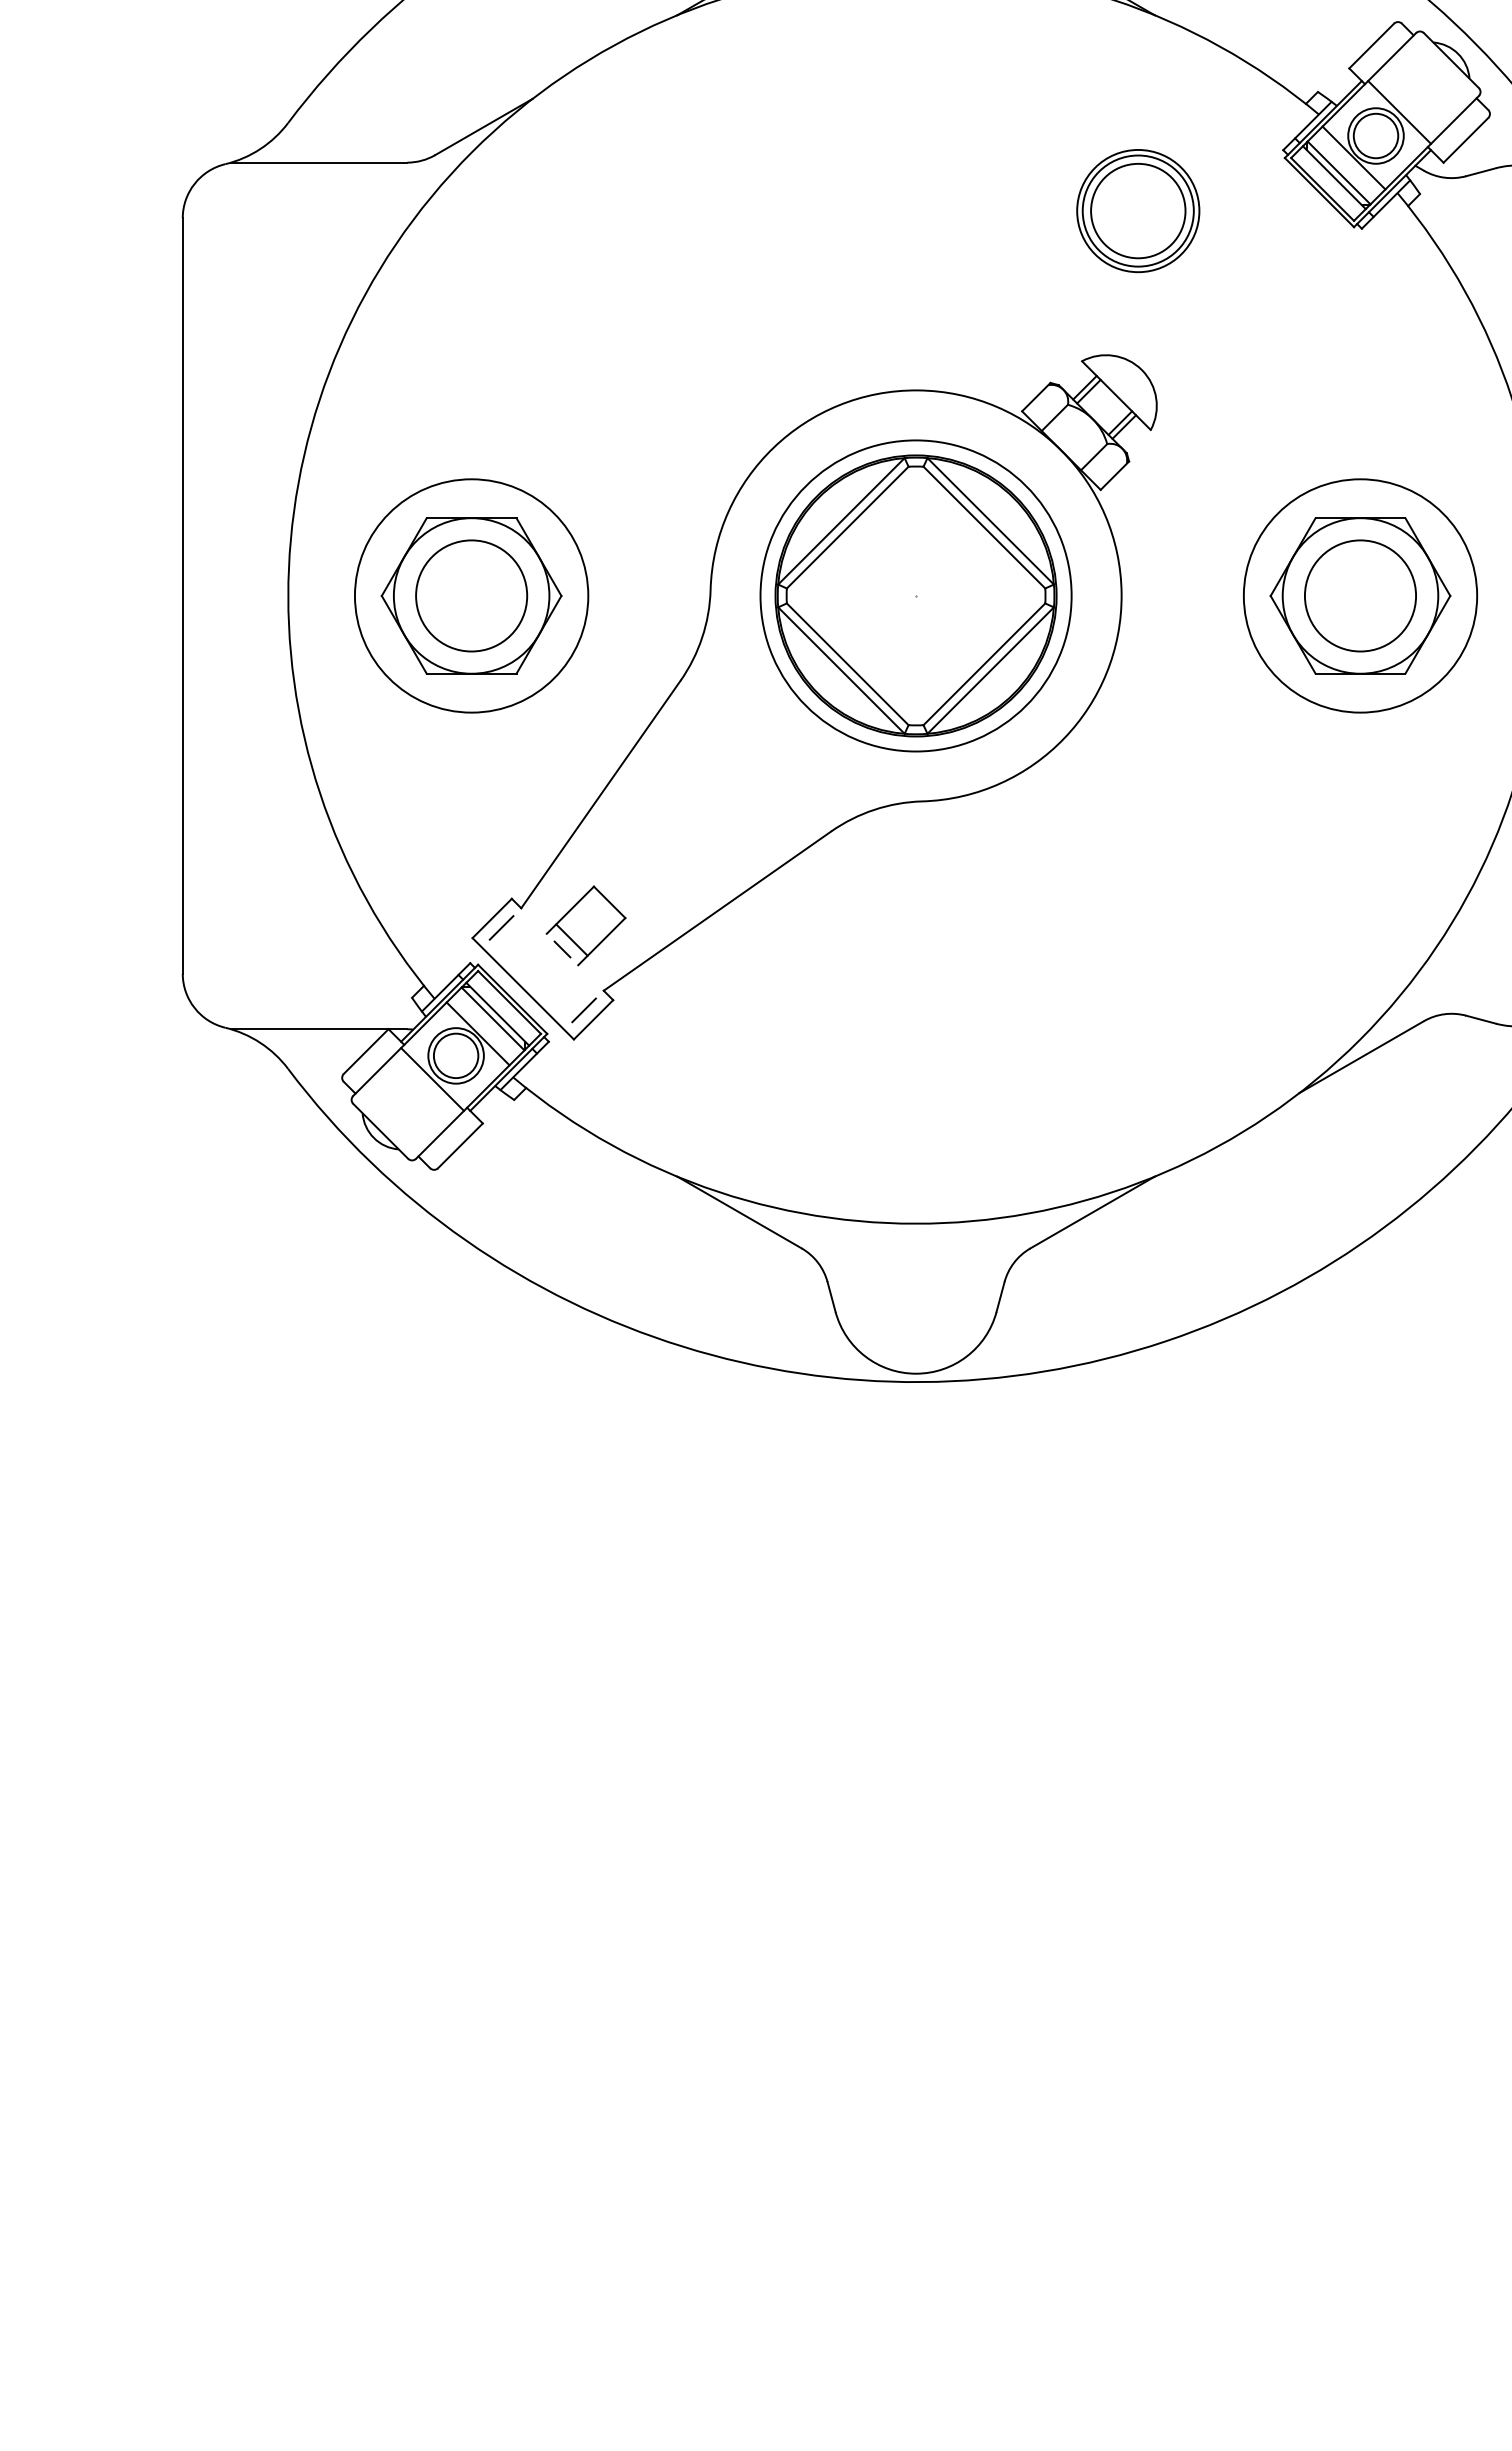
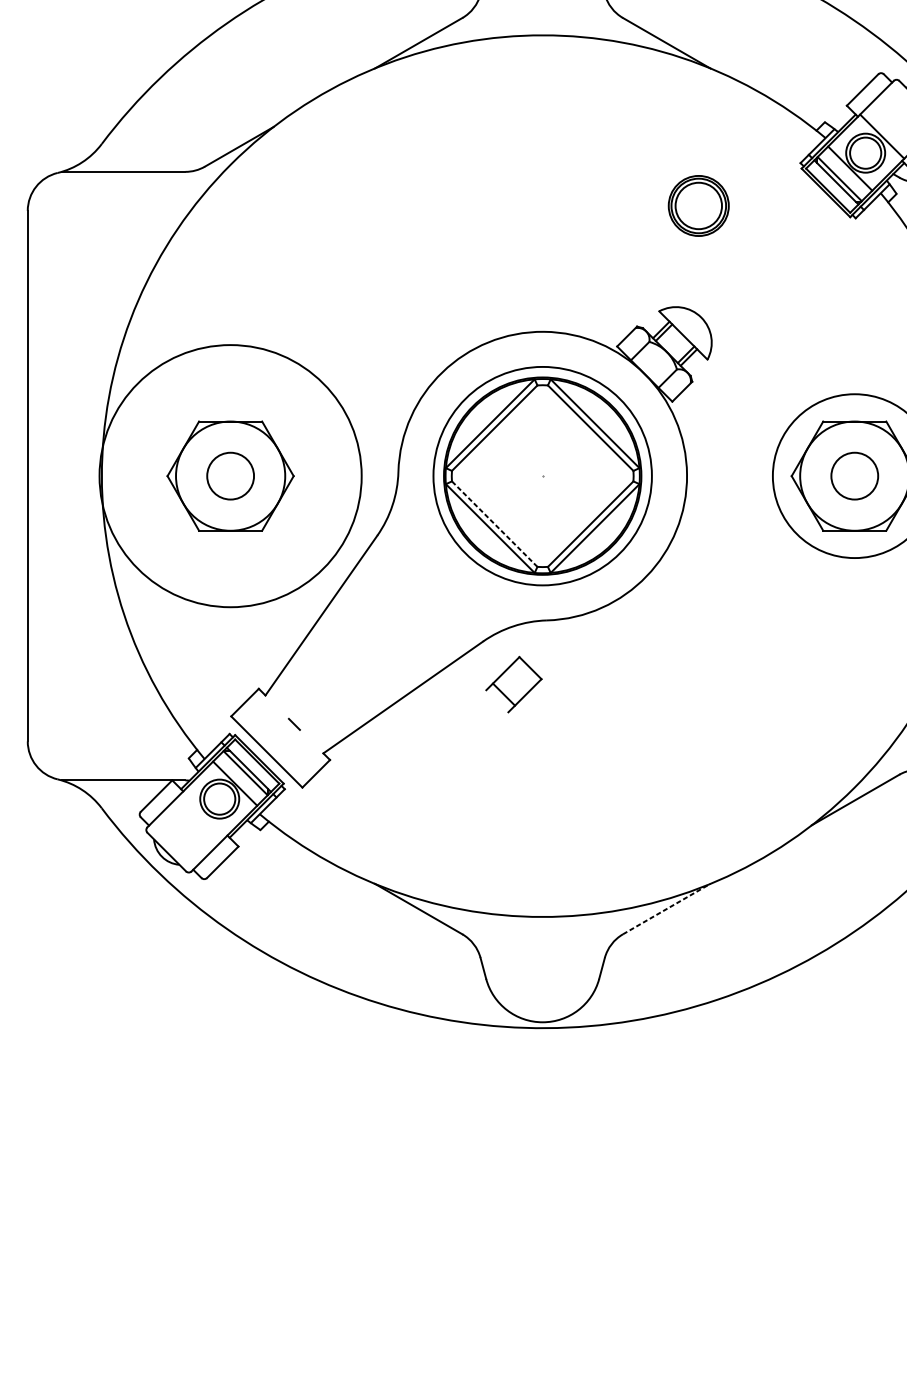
part: (1138, 211) -> (698, 206), size x0.7
circle: (471, 595) -> (230, 475), size x0.6
circle: (471, 595) -> (230, 475), size x1.6
circle: (1360, 595) -> (854, 475), size x0.6
line: (847, 663) -> (494, 523), solid -> dashed
part: (585, 925) -> (513, 684), moved
line: (501, 927) -> (251, 708), removed
line: (583, 1010) -> (309, 767), removed
line: (432, 1079) -> (203, 815), removed
line: (1092, 1212) -> (666, 909), solid -> dashed

